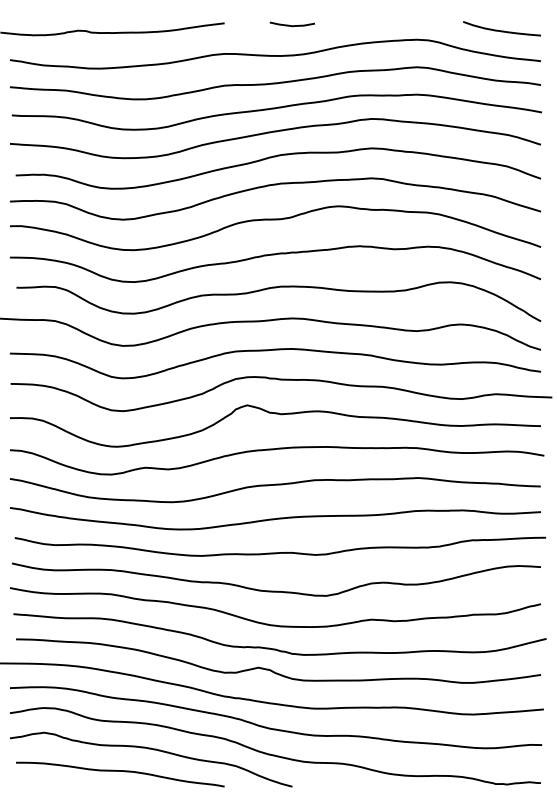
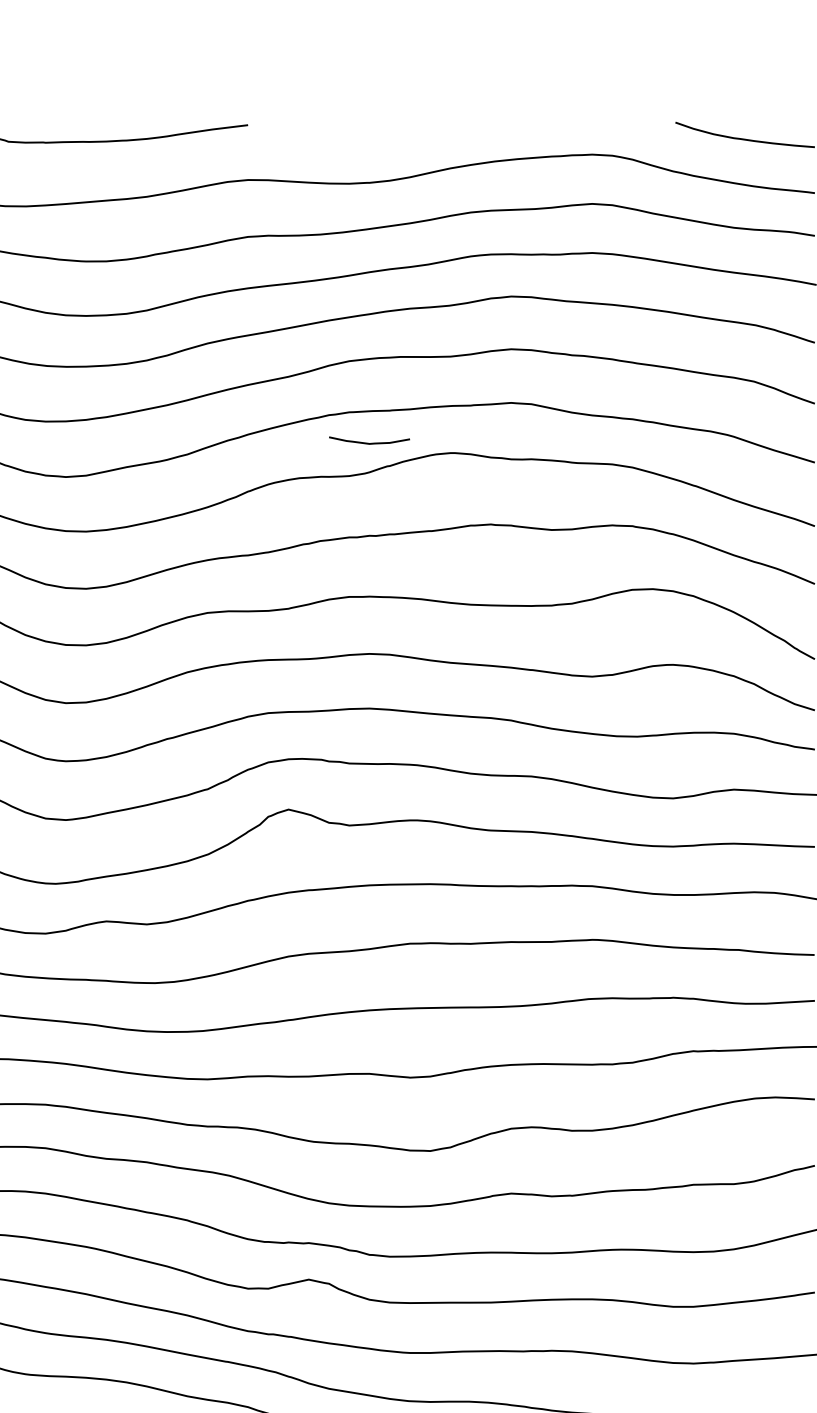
curve: (291, 25) -> (367, 442), moved

